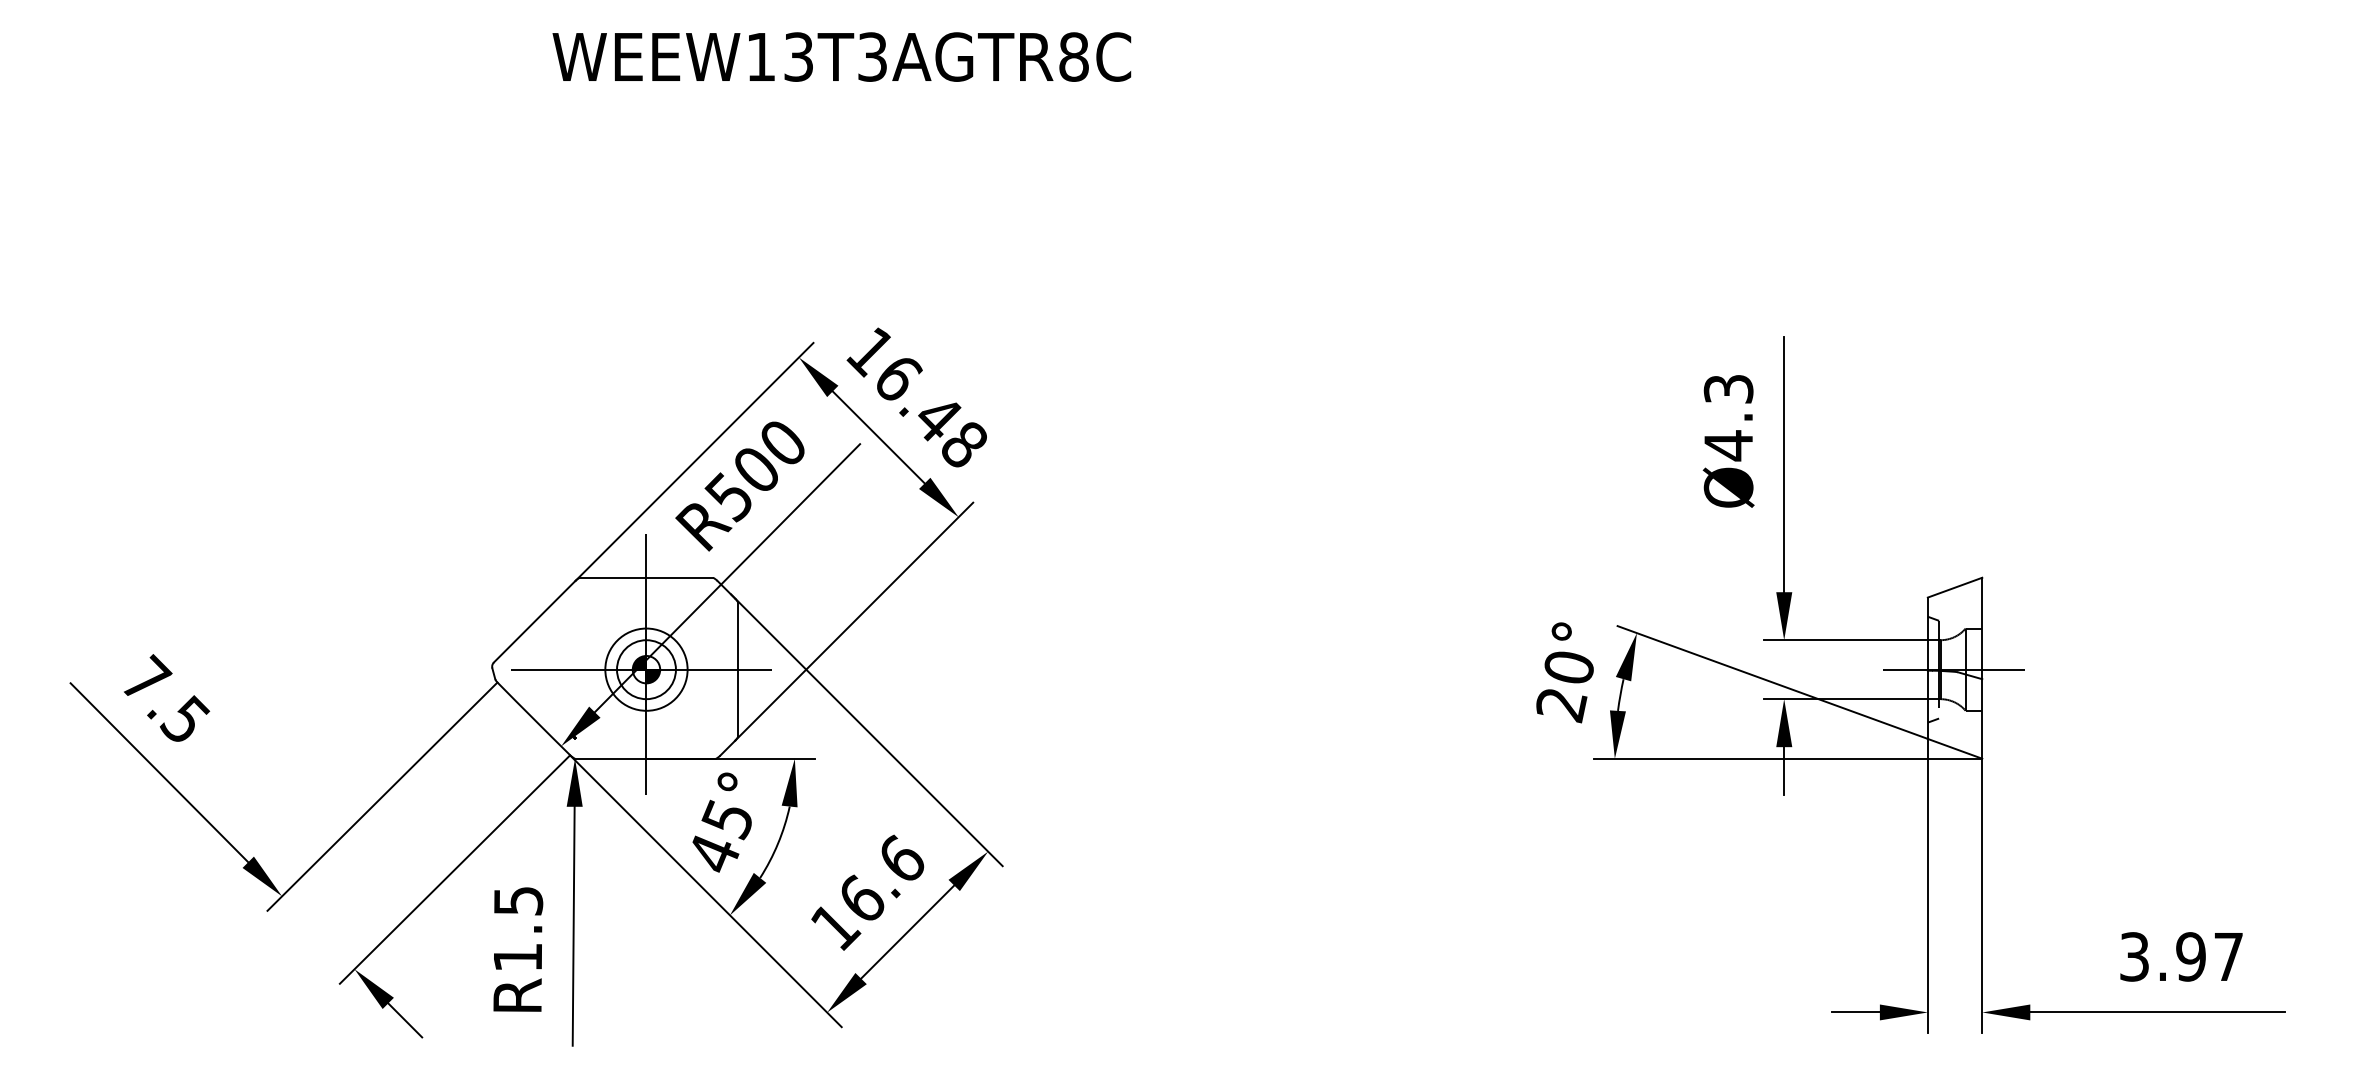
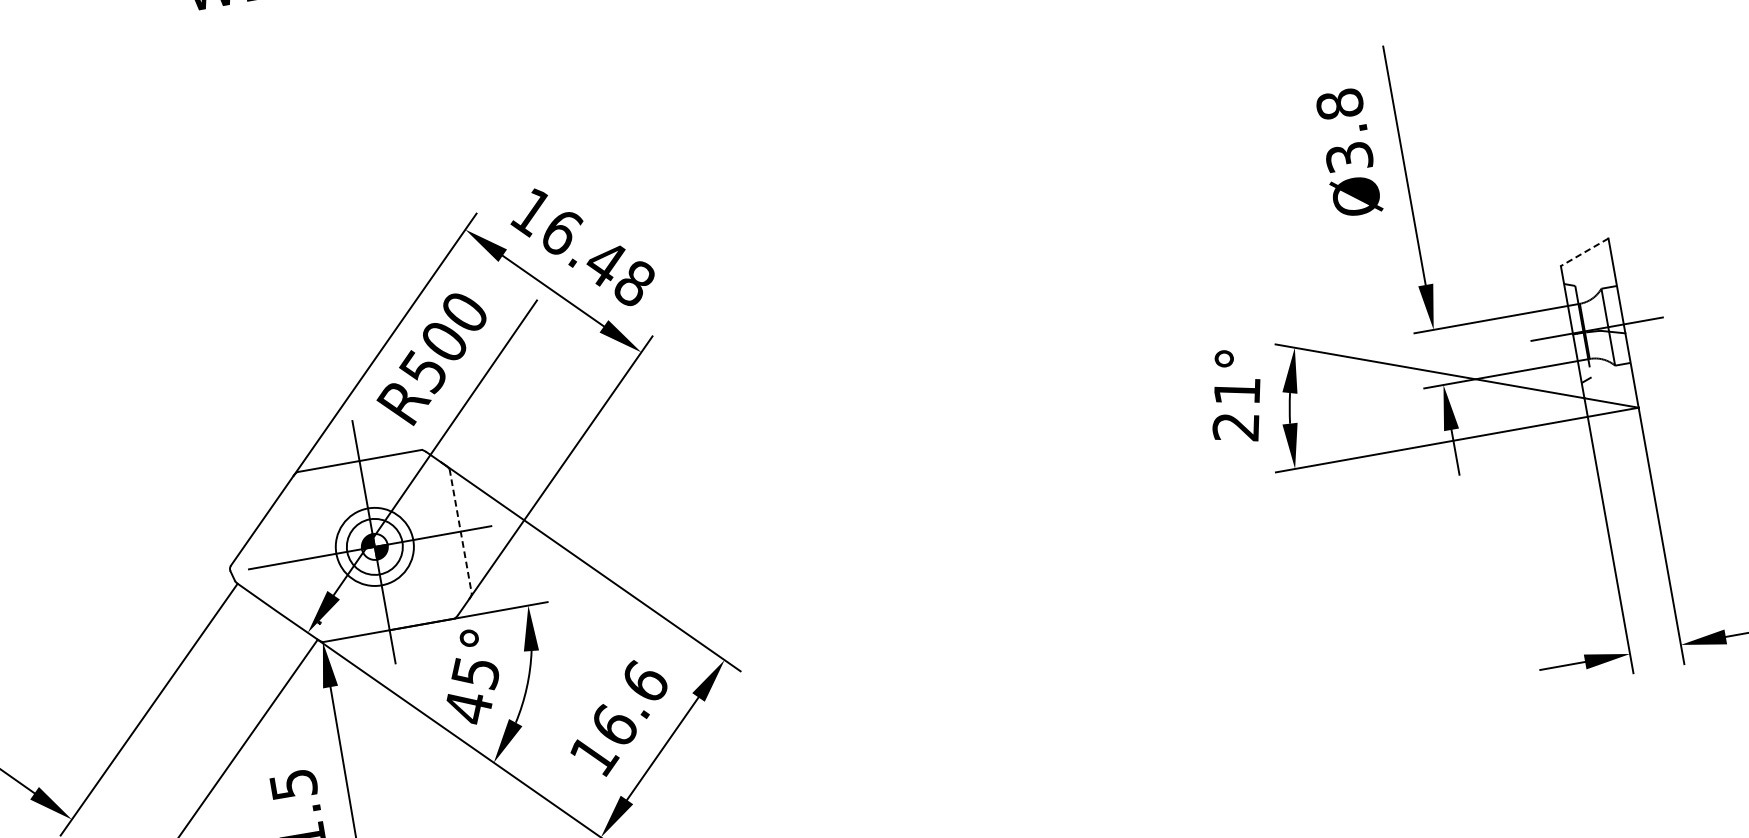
text: (1728, 417) -> (1344, 130), Ø4.3 -> Ø3.8
line: (1955, 587) -> (1585, 252), solid -> dashed
text: (1569, 667) -> (1237, 391), 20° -> 21°
line: (738, 669) -> (460, 531), solid -> dashed

